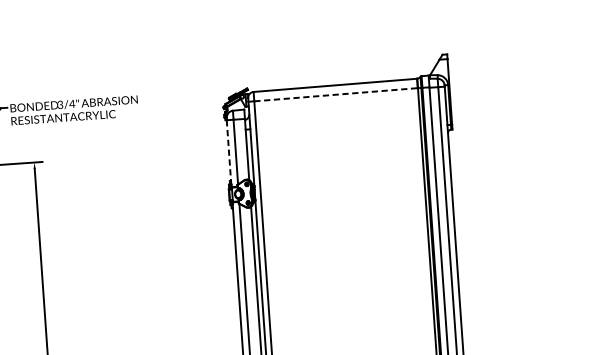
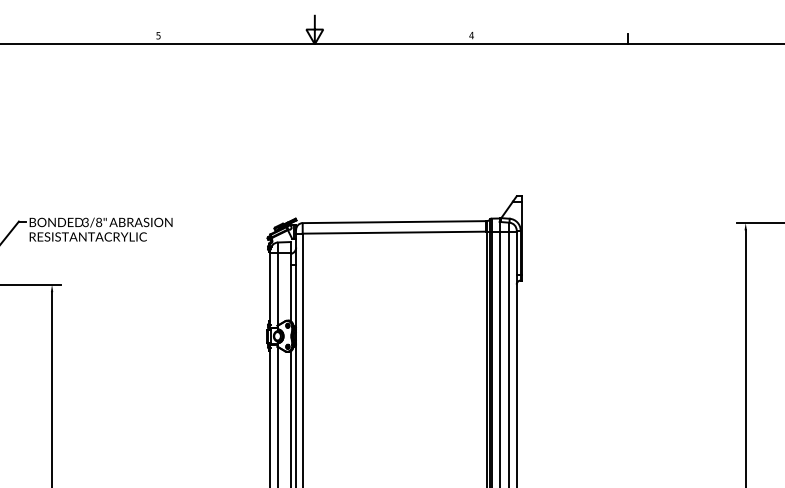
line: (335, 94) -> (394, 232), dashed -> solid
text: (71, 104) -> (98, 222), 3/4" -> 3/8"
line: (228, 151) -> (270, 287), dashed -> solid

